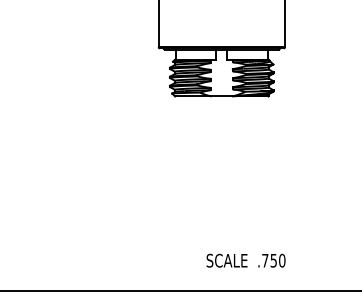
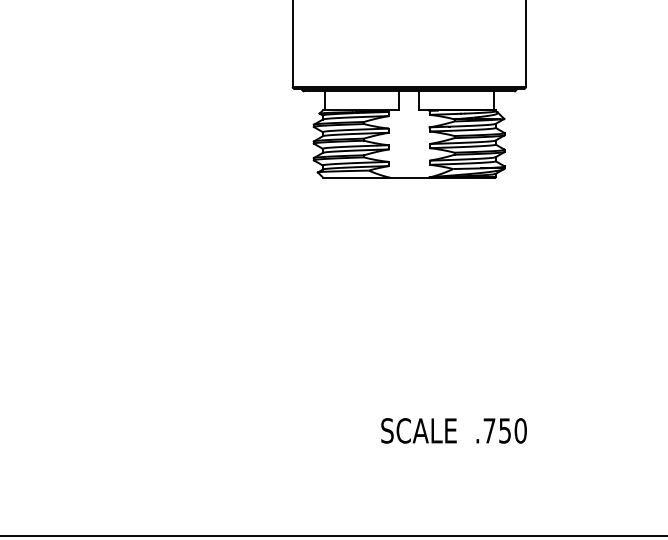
text: (245, 260) -> (452, 430), moved

